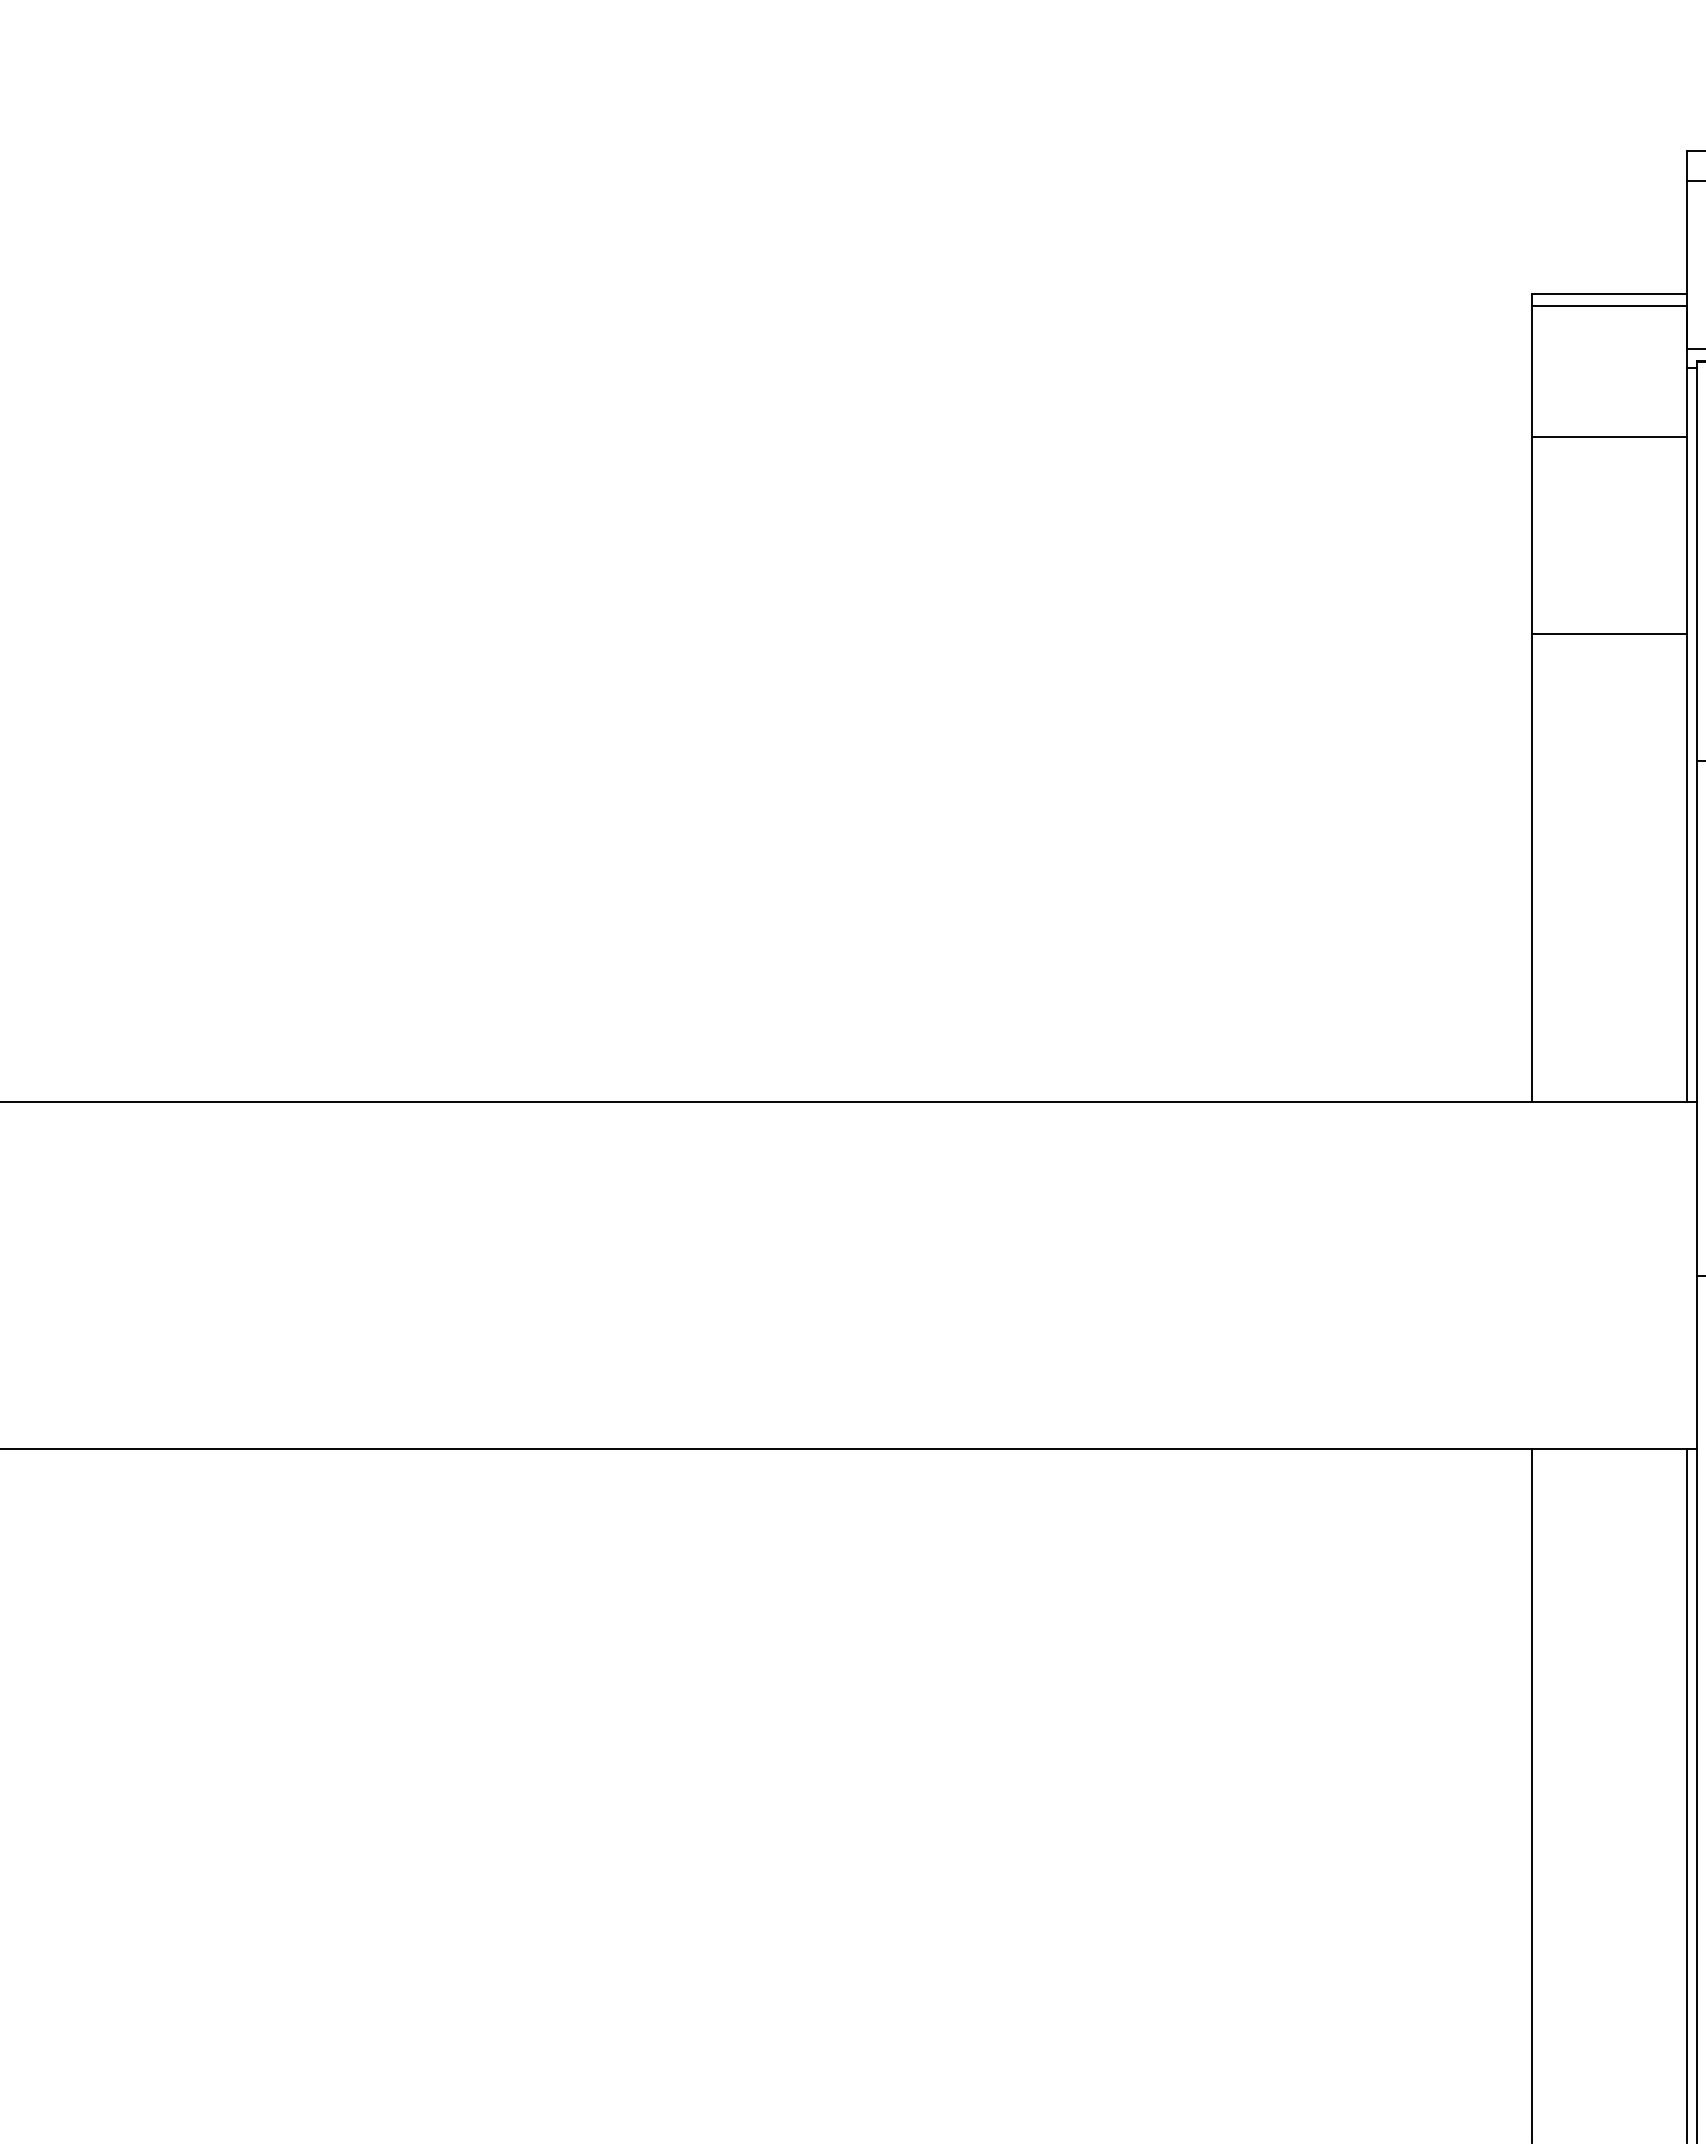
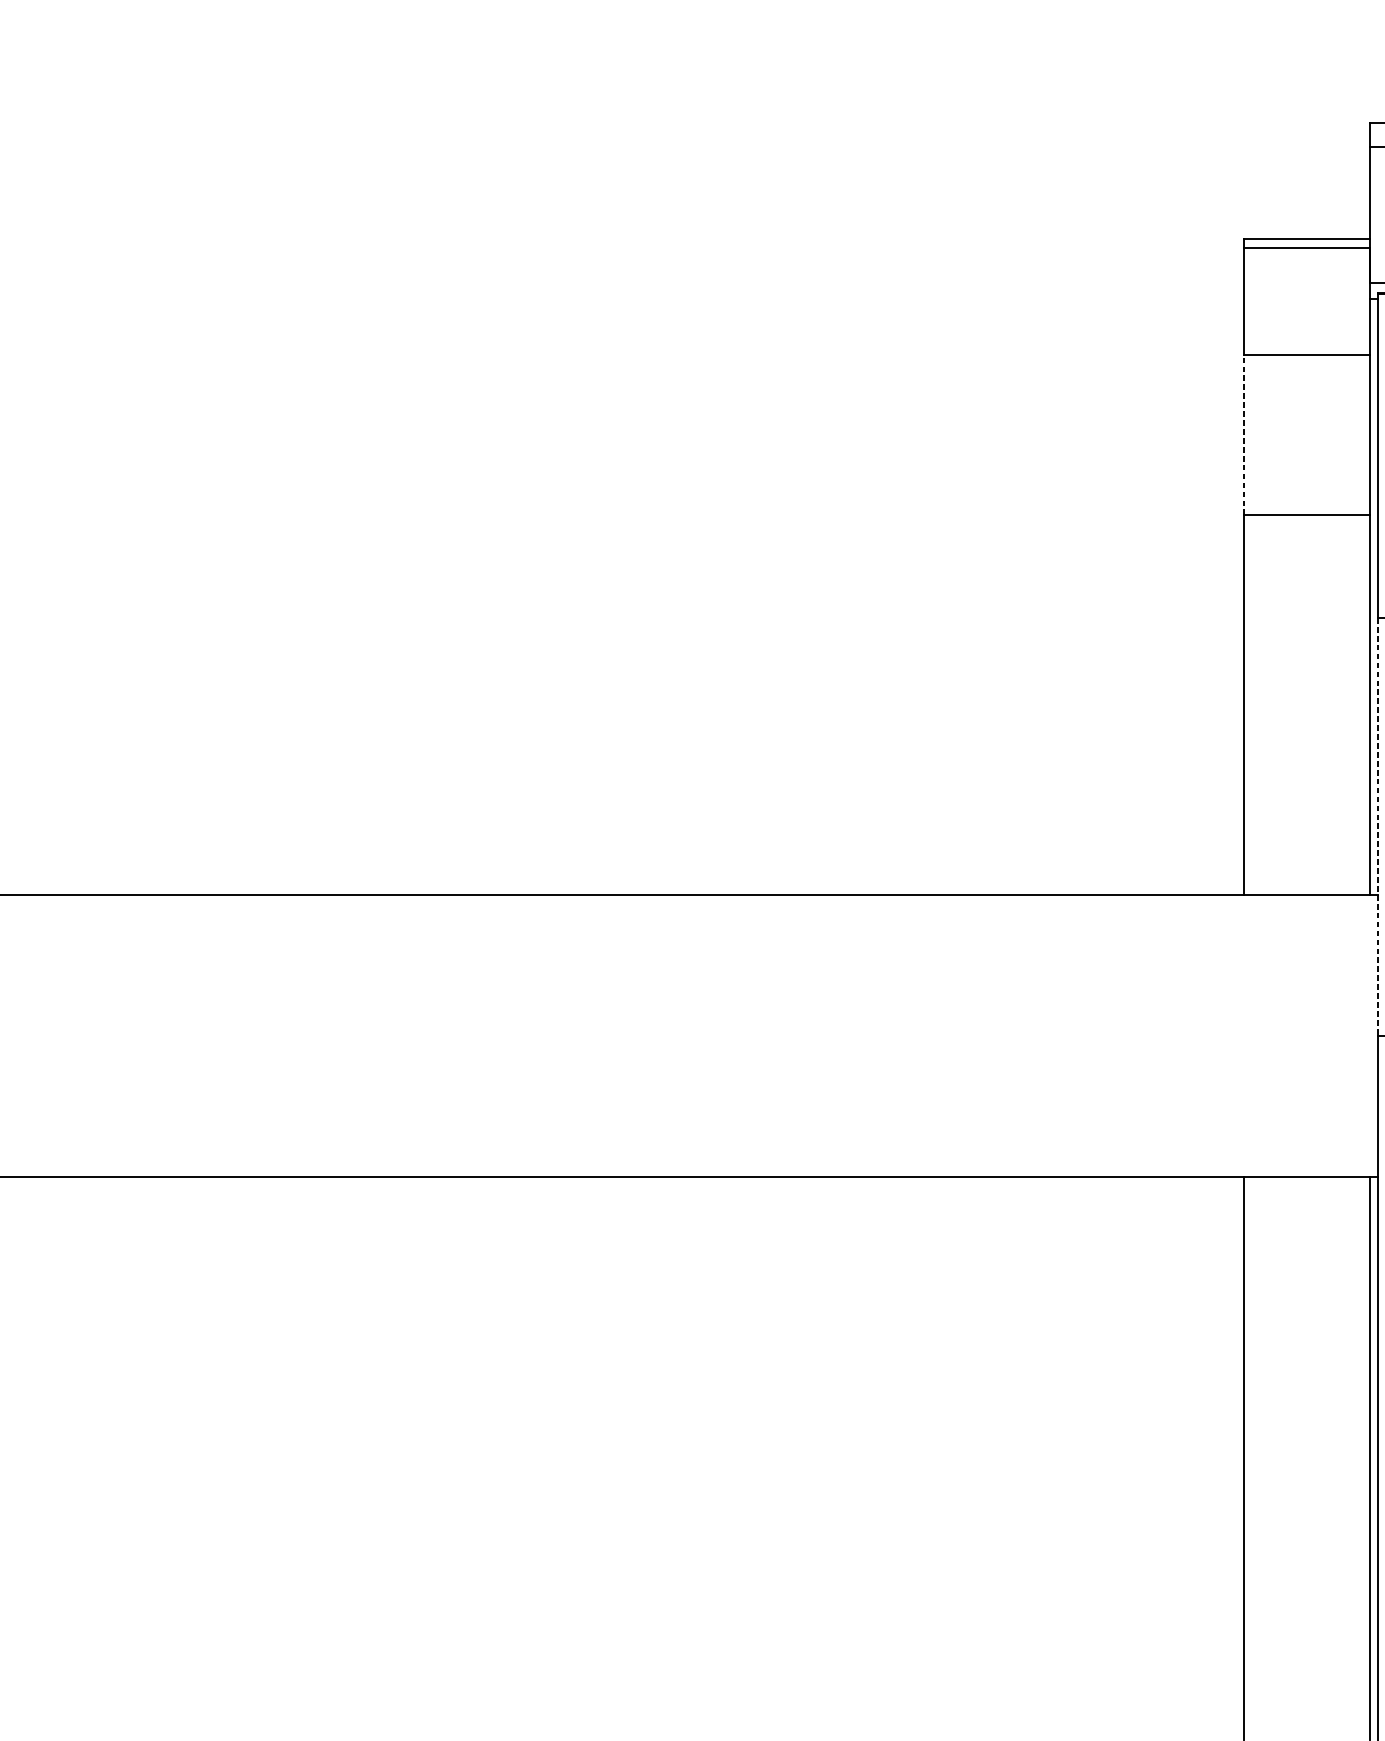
line: (1532, 535) -> (1244, 434), solid -> dashed
line: (1697, 1018) -> (1378, 827), solid -> dashed

